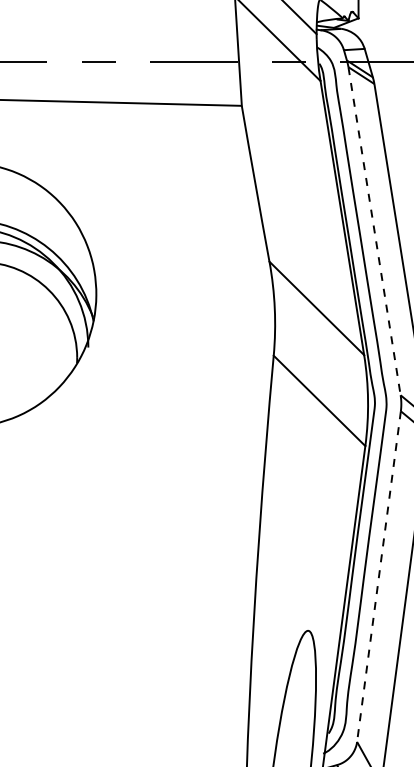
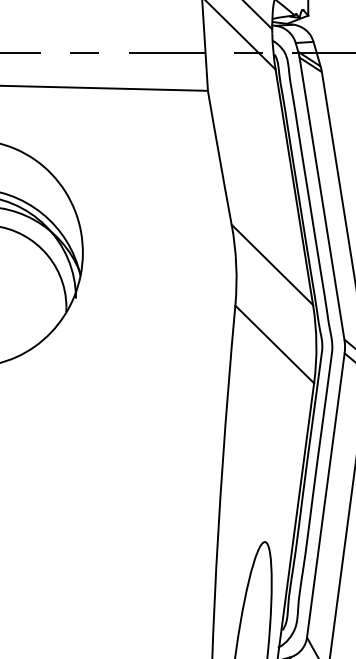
line: (374, 231) -> (321, 198), dashed -> solid
line: (378, 576) -> (325, 495), dashed -> solid

